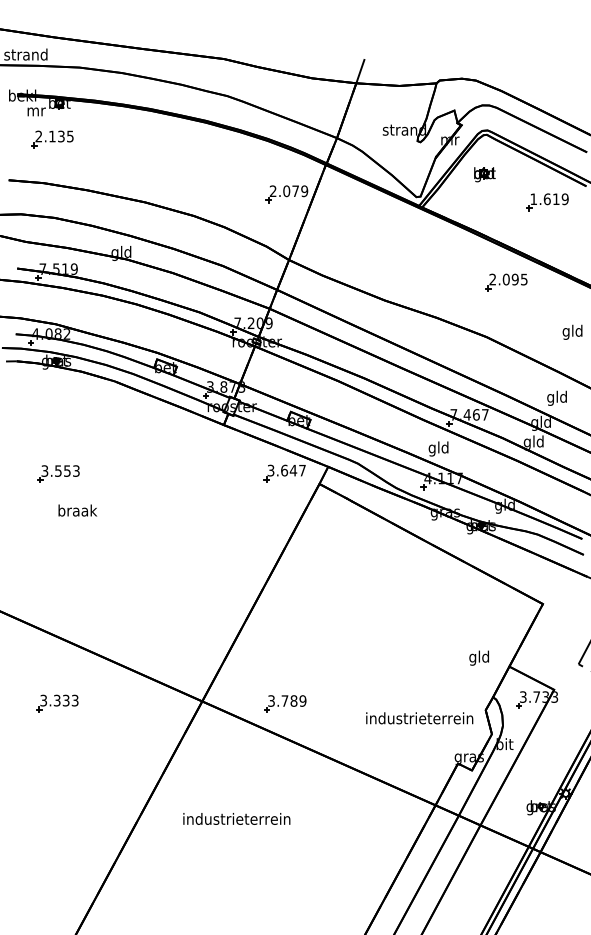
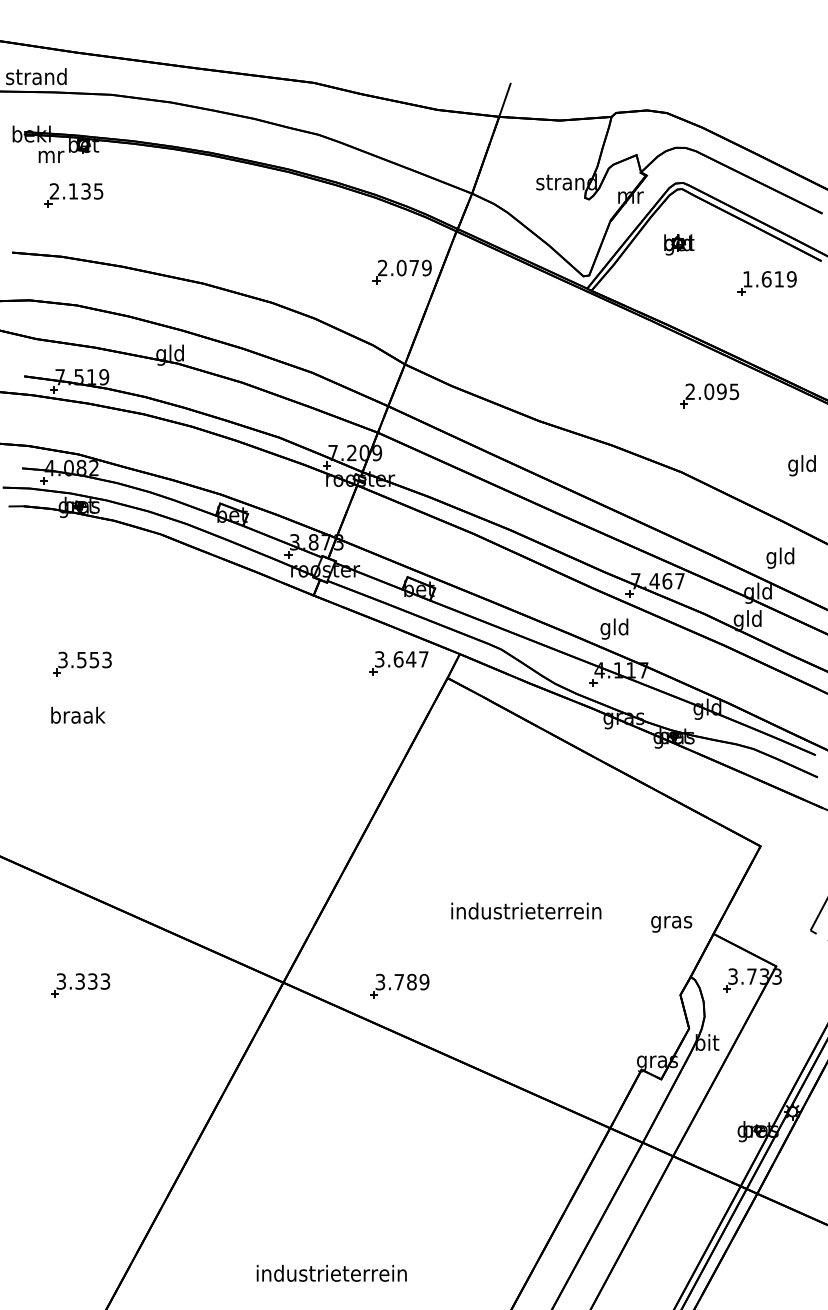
text: (77, 510) -> (77, 715), moved
text: (478, 657) -> (670, 921), gld -> gras
text: (419, 718) -> (526, 911), moved
text: (236, 818) -> (331, 1272), moved

